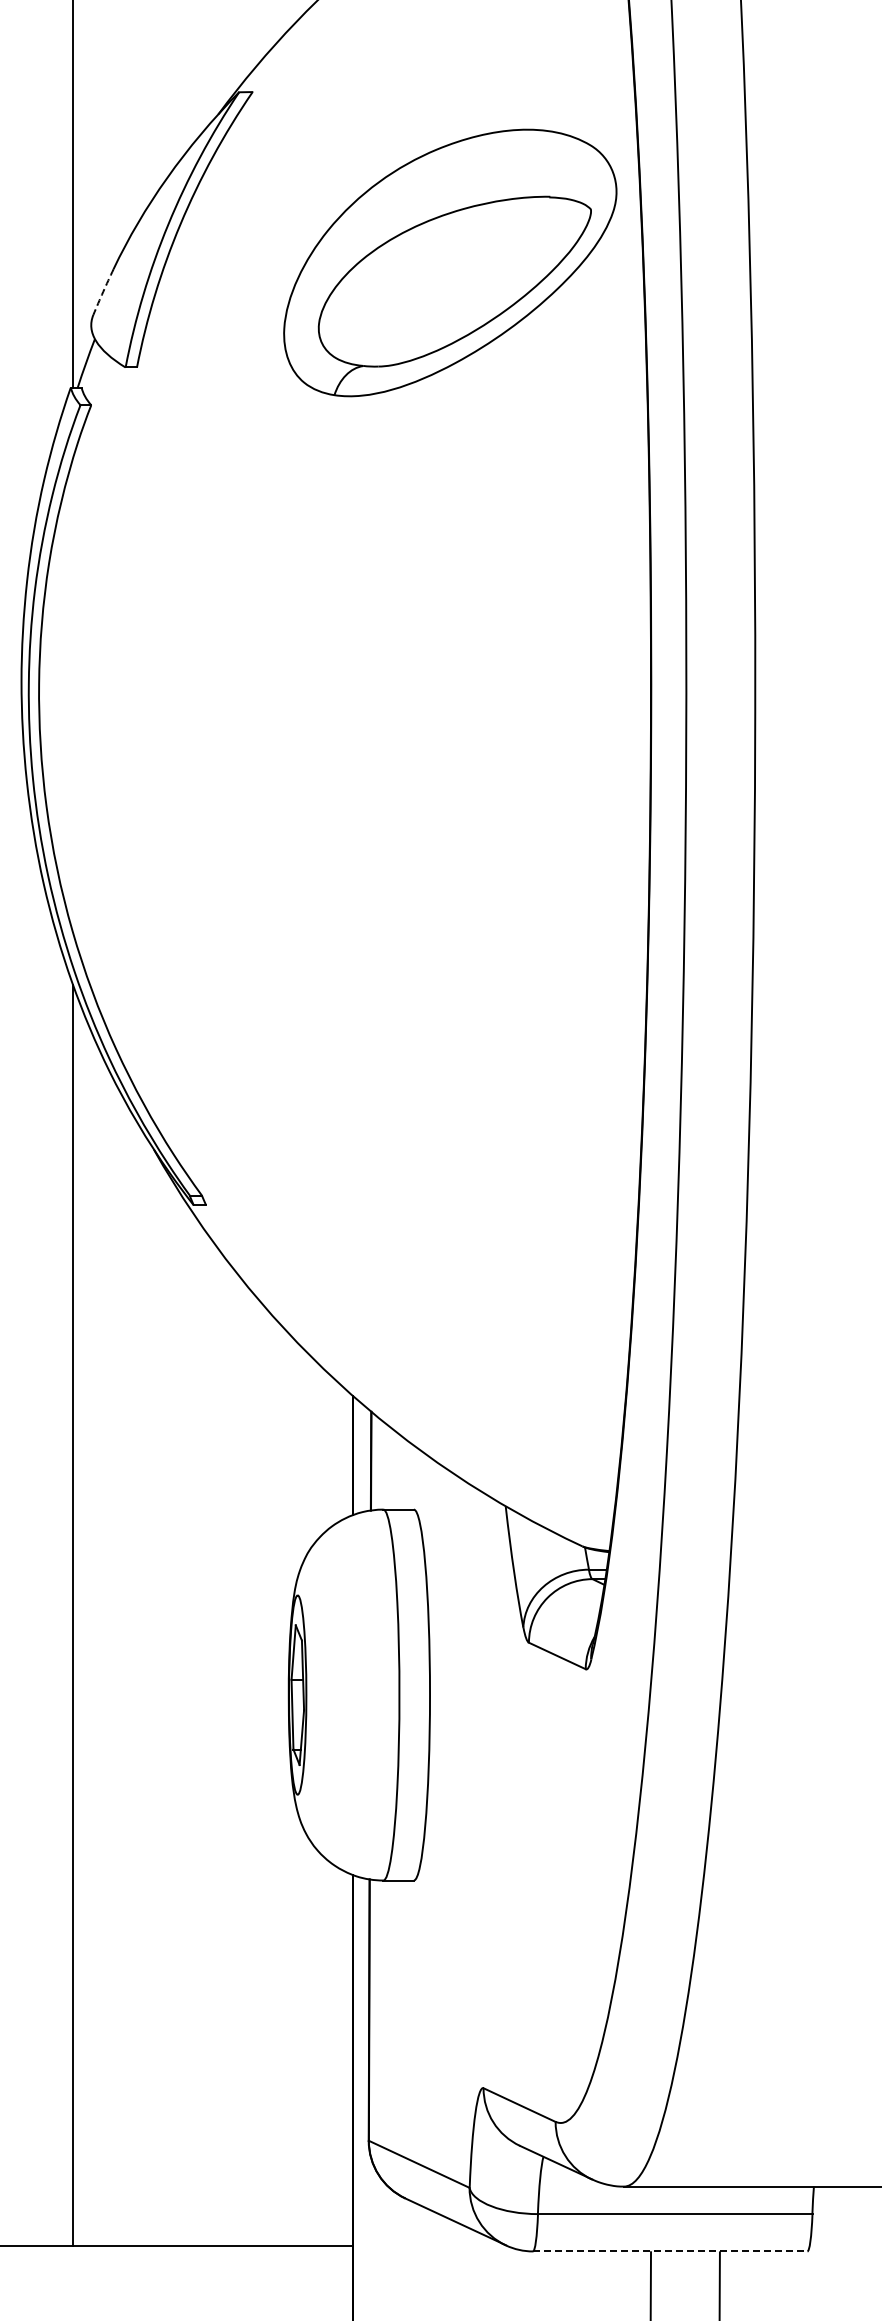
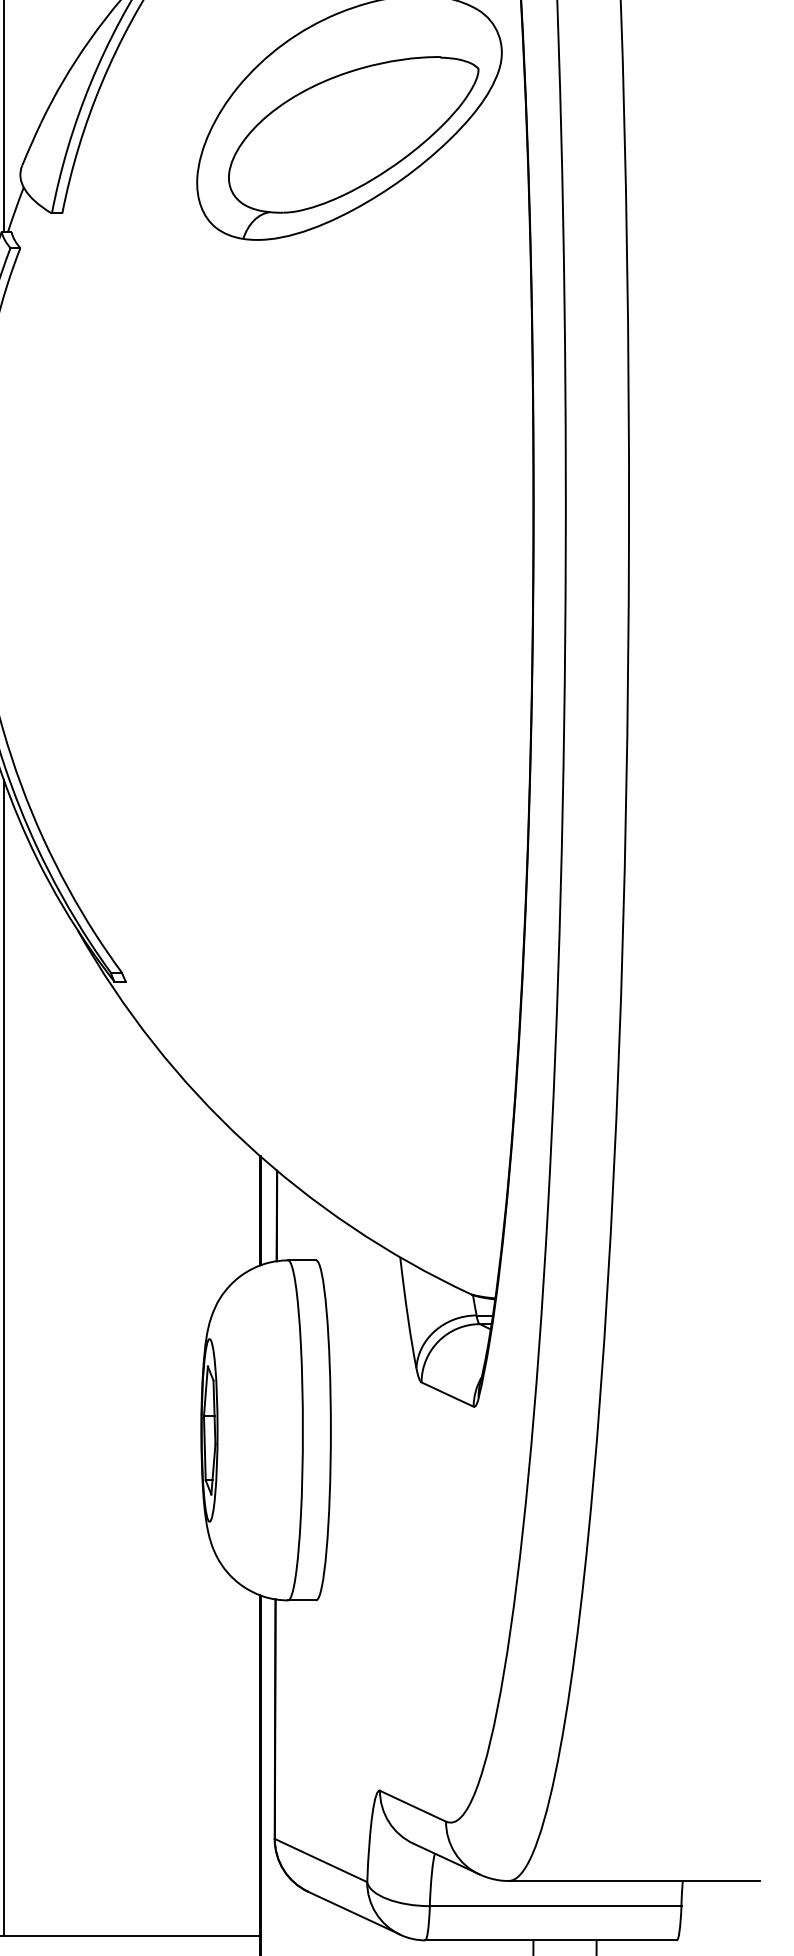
arc: (103, 291) -> (31, 143), dashed -> solid
line: (670, 2251) -> (551, 1940), dashed -> solid

